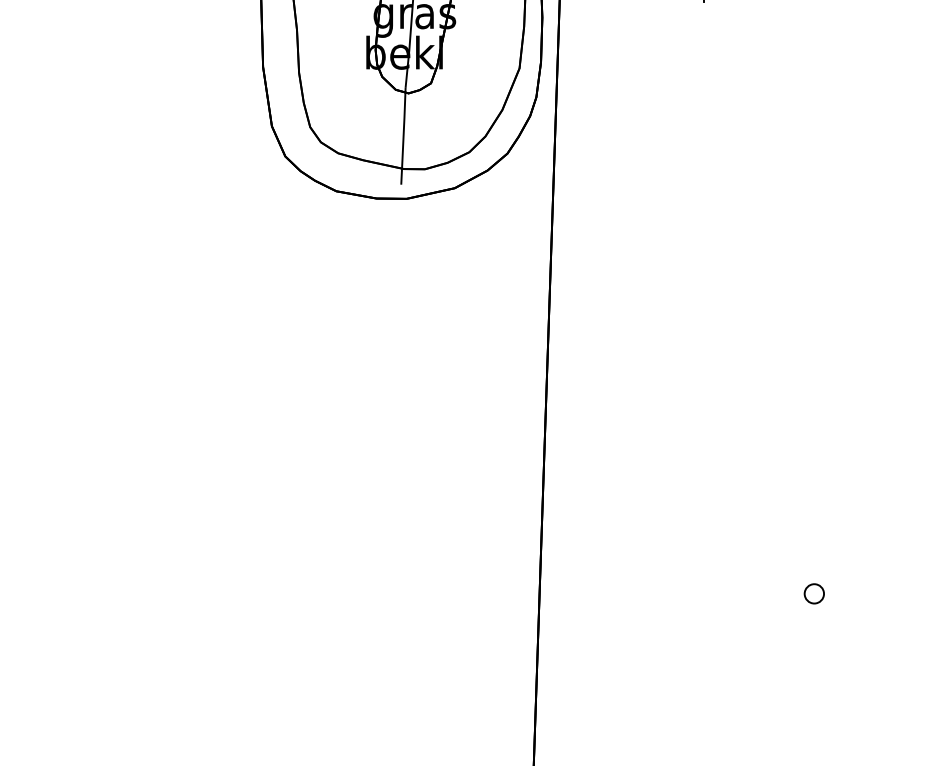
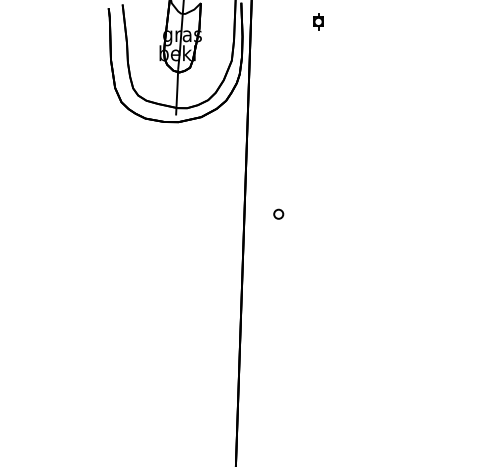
part: (813, 592) -> (278, 213), moved

